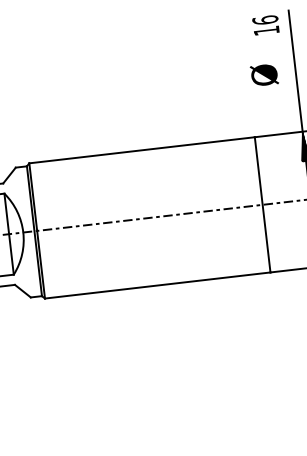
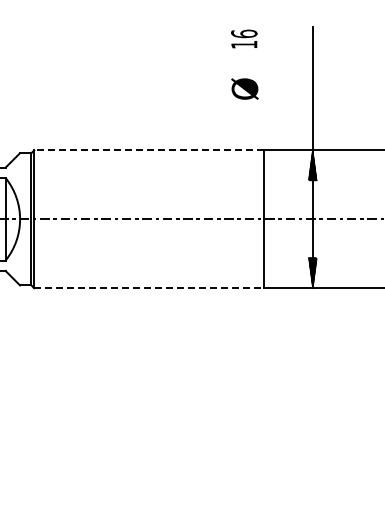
text: (266, 24) -> (244, 38), moved
text: (263, 74) -> (244, 88), moved
line: (142, 150) -> (149, 150), solid -> dashed
line: (158, 285) -> (149, 288), solid -> dashed

